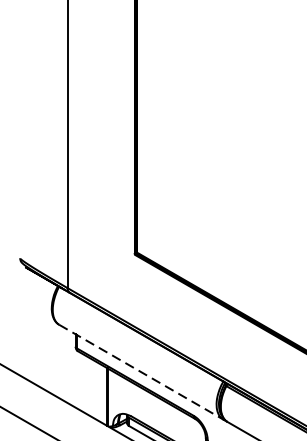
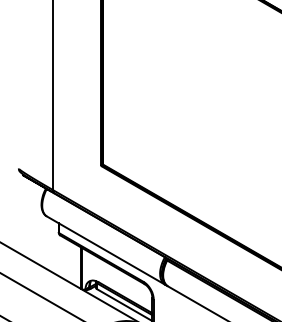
line: (142, 372) -> (106, 250), dashed -> solid

